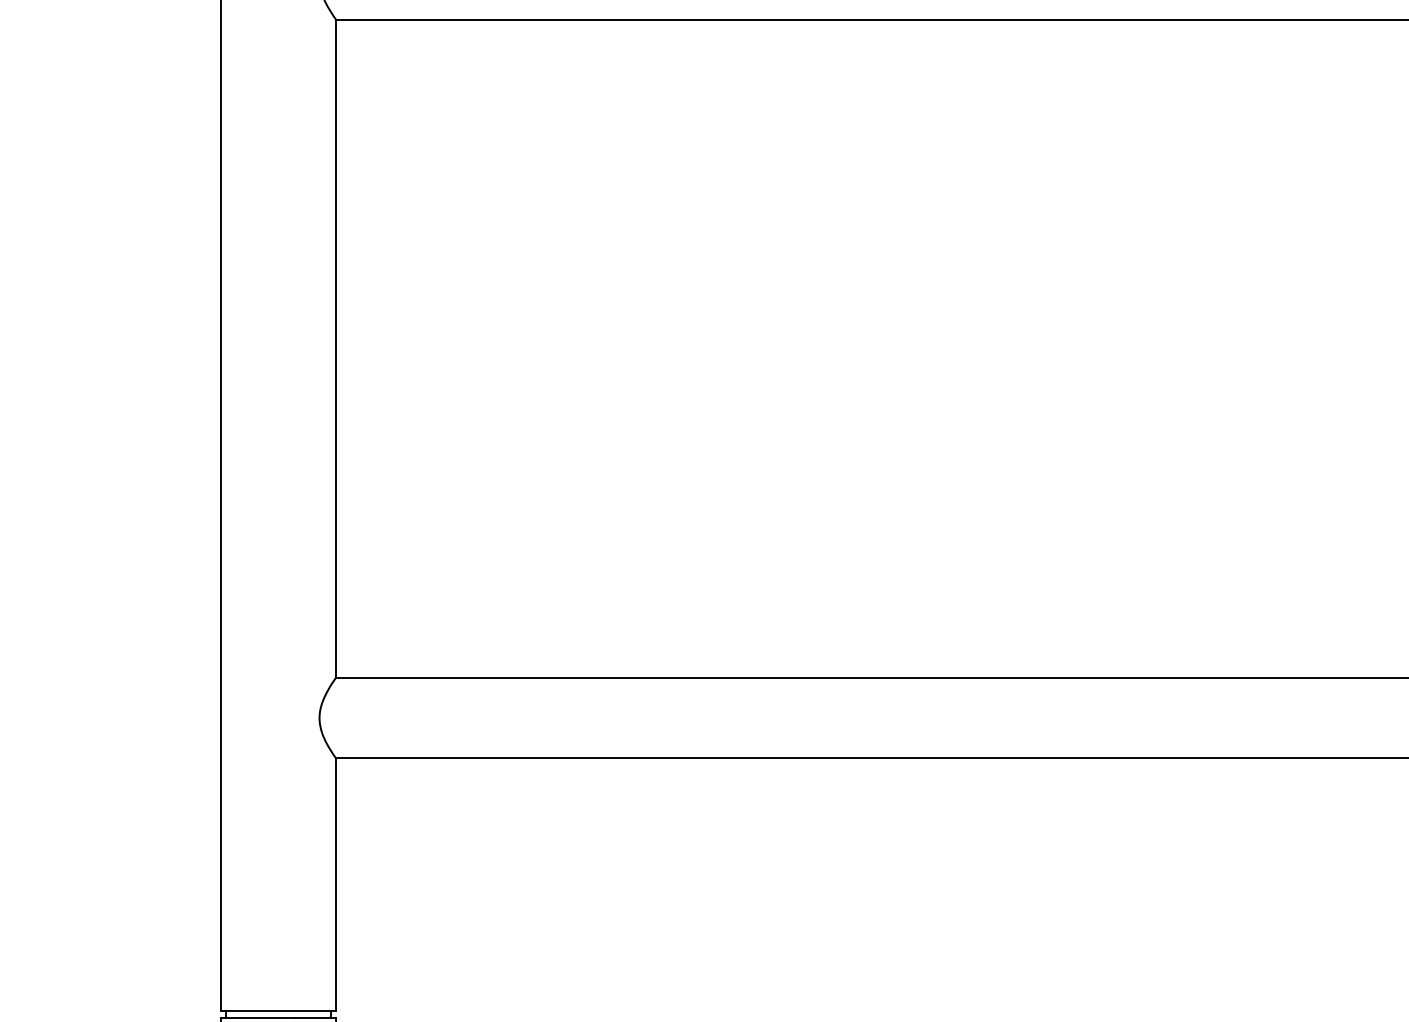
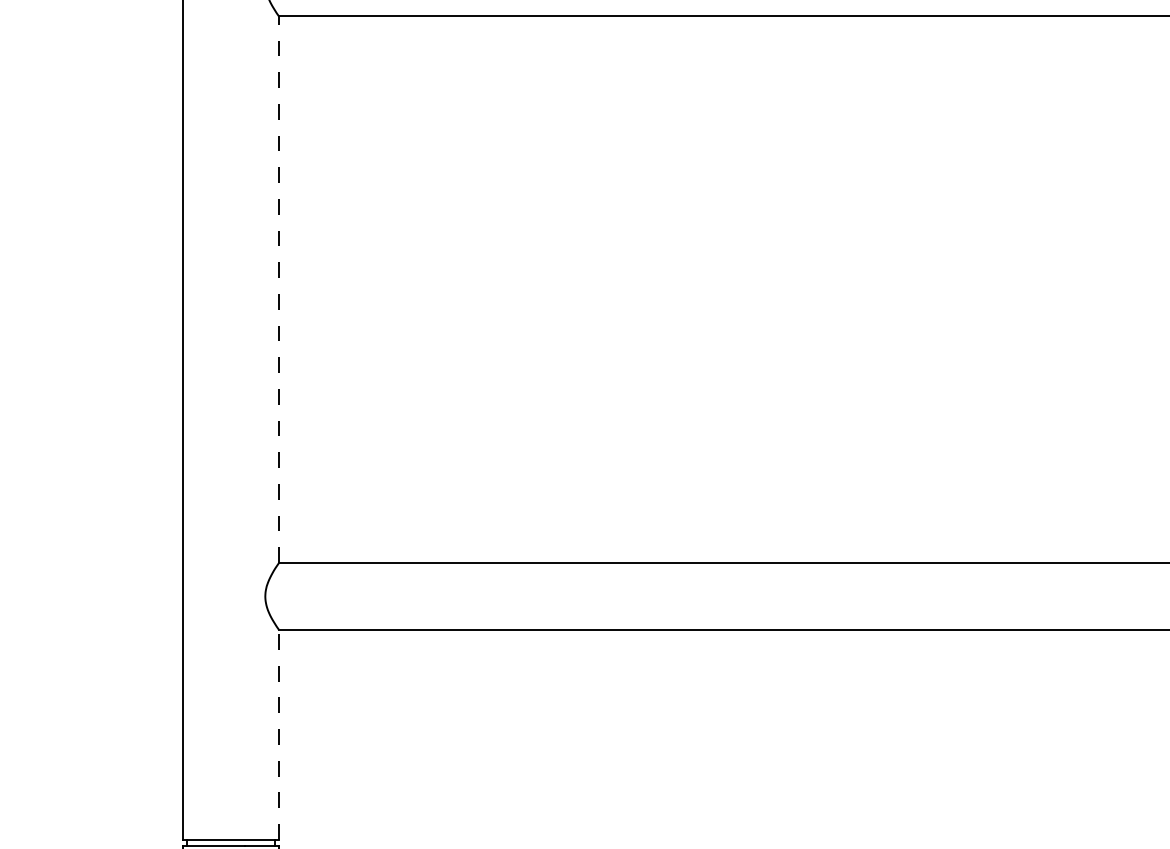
line: (335, 348) -> (278, 289), solid -> dashed
line: (335, 884) -> (278, 734), solid -> dashed

